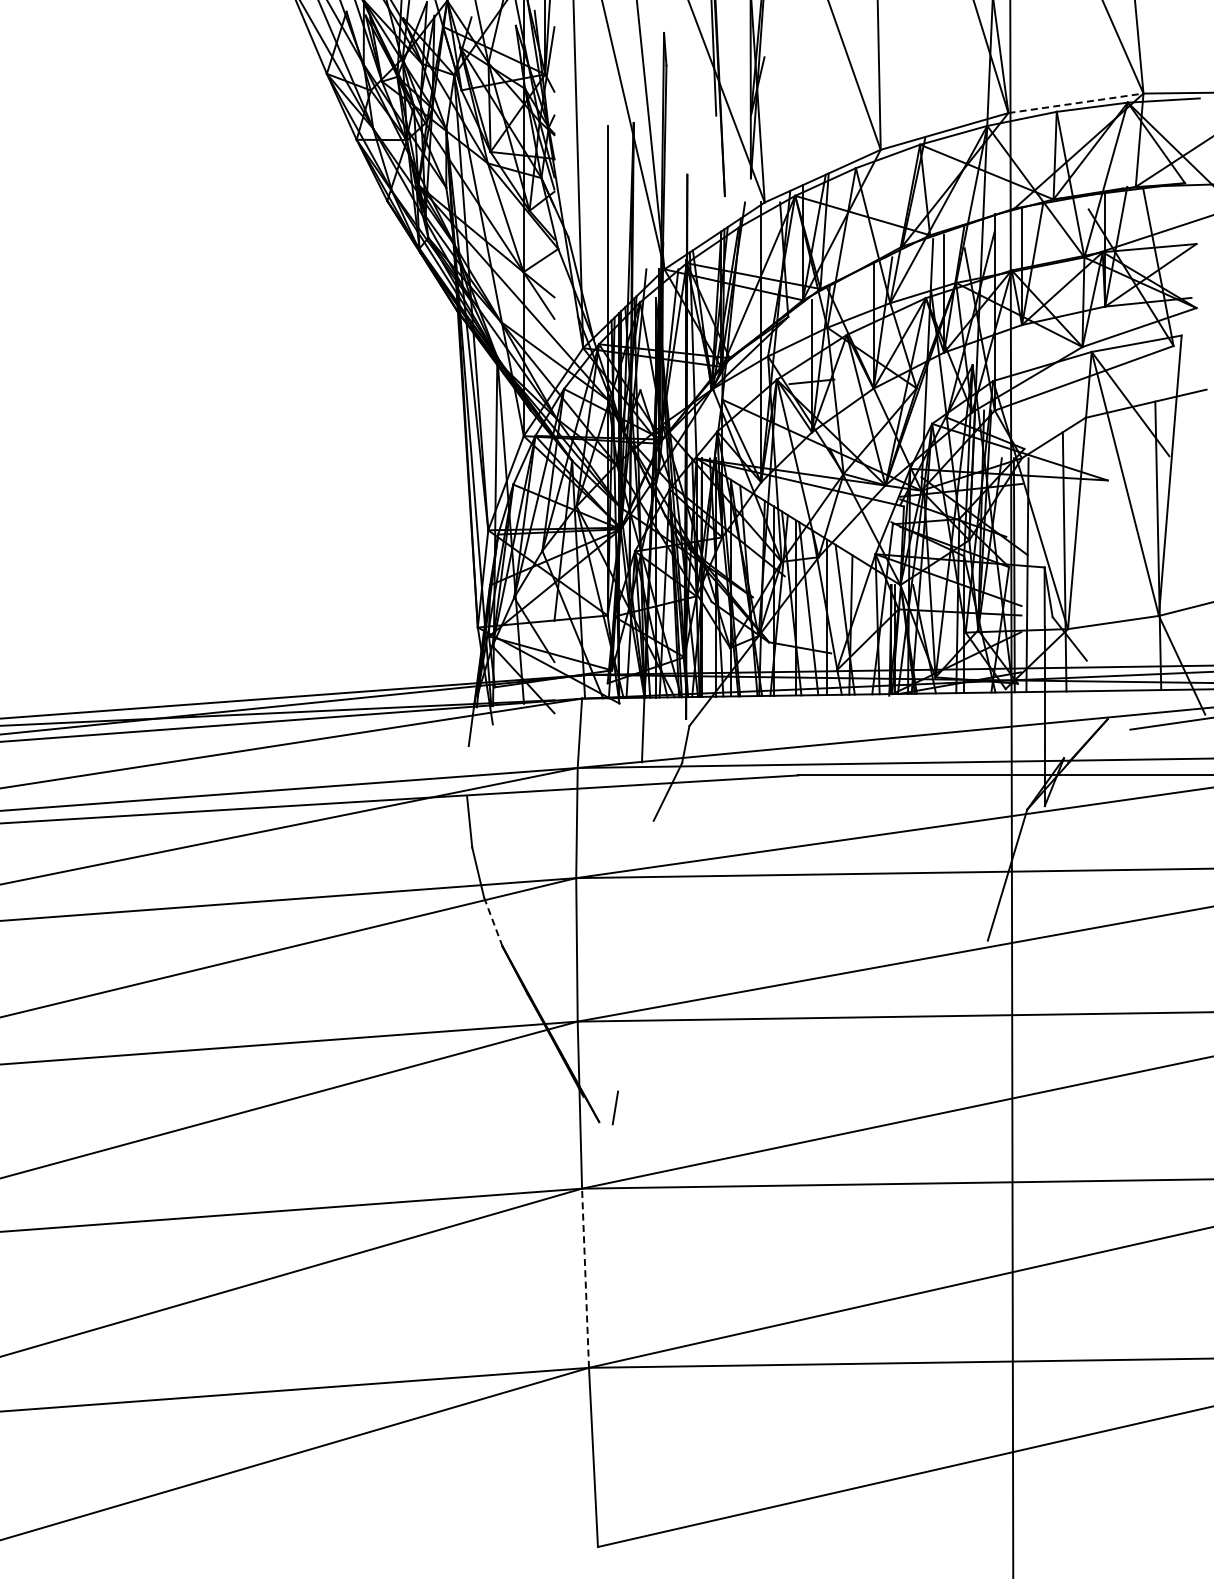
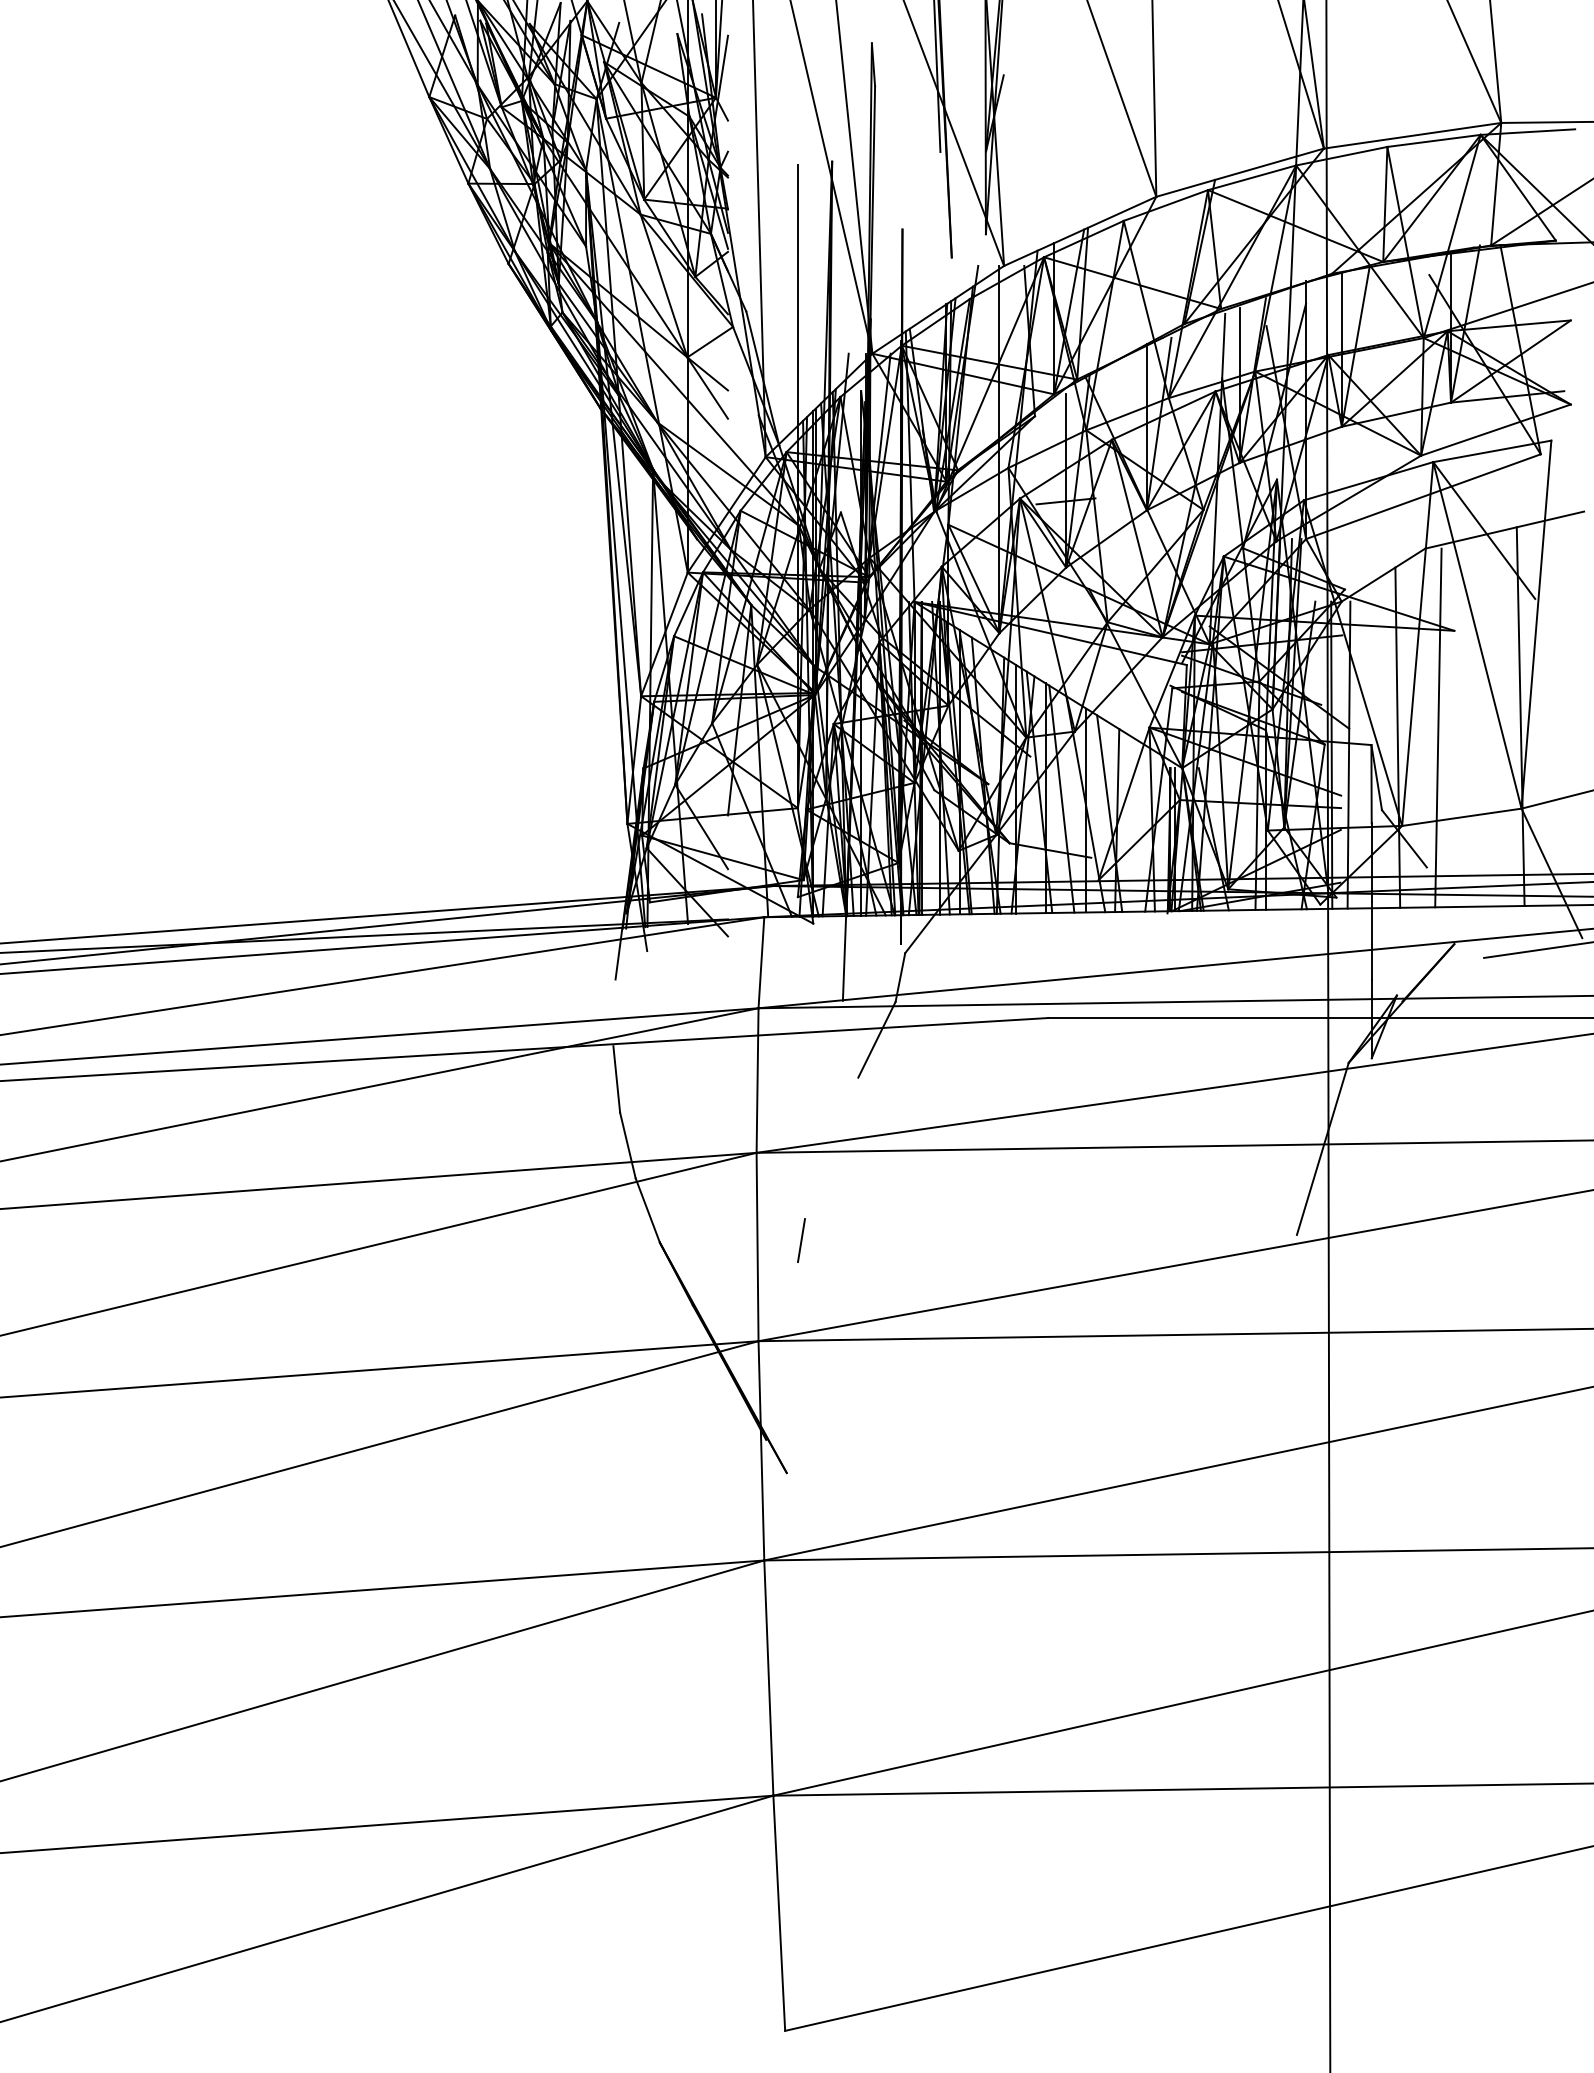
line: (1076, 103) -> (1413, 135), dashed -> solid
line: (1095, 554) -> (1438, 728), added
line: (493, 921) -> (648, 1209), dashed -> solid
line: (614, 1107) -> (800, 1239), moved
line: (585, 1278) -> (768, 1678), dashed -> solid

